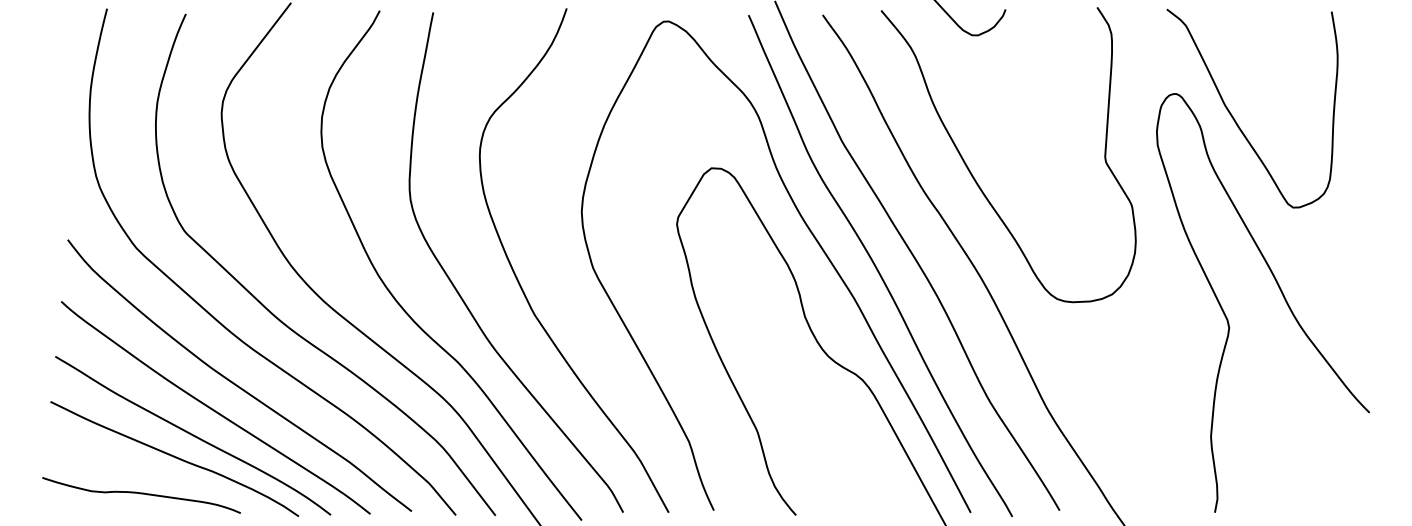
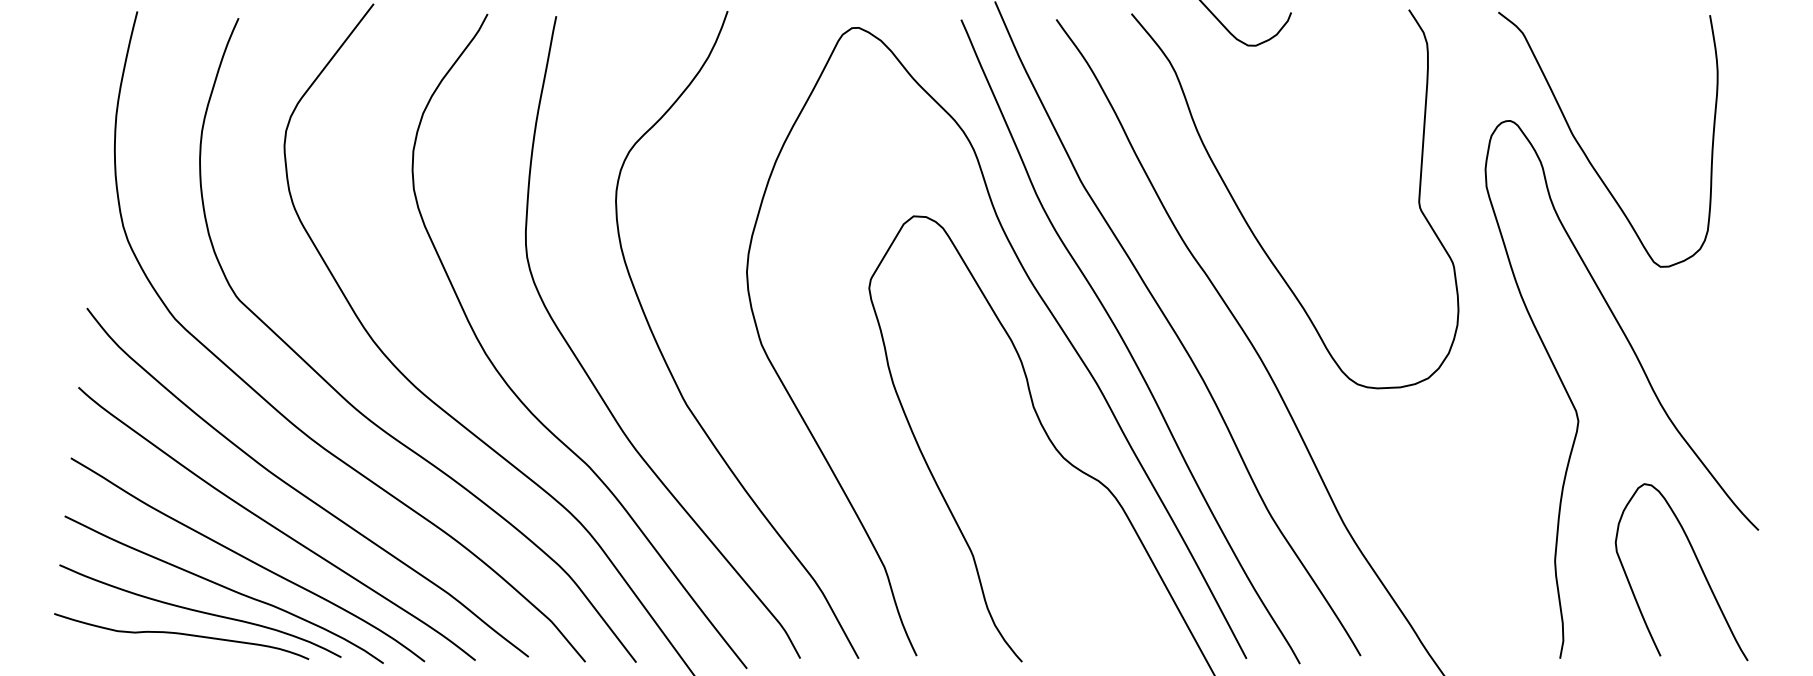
curve: (1321, 437) -> (1696, 562), added
curve: (156, 475) -> (200, 610), added

